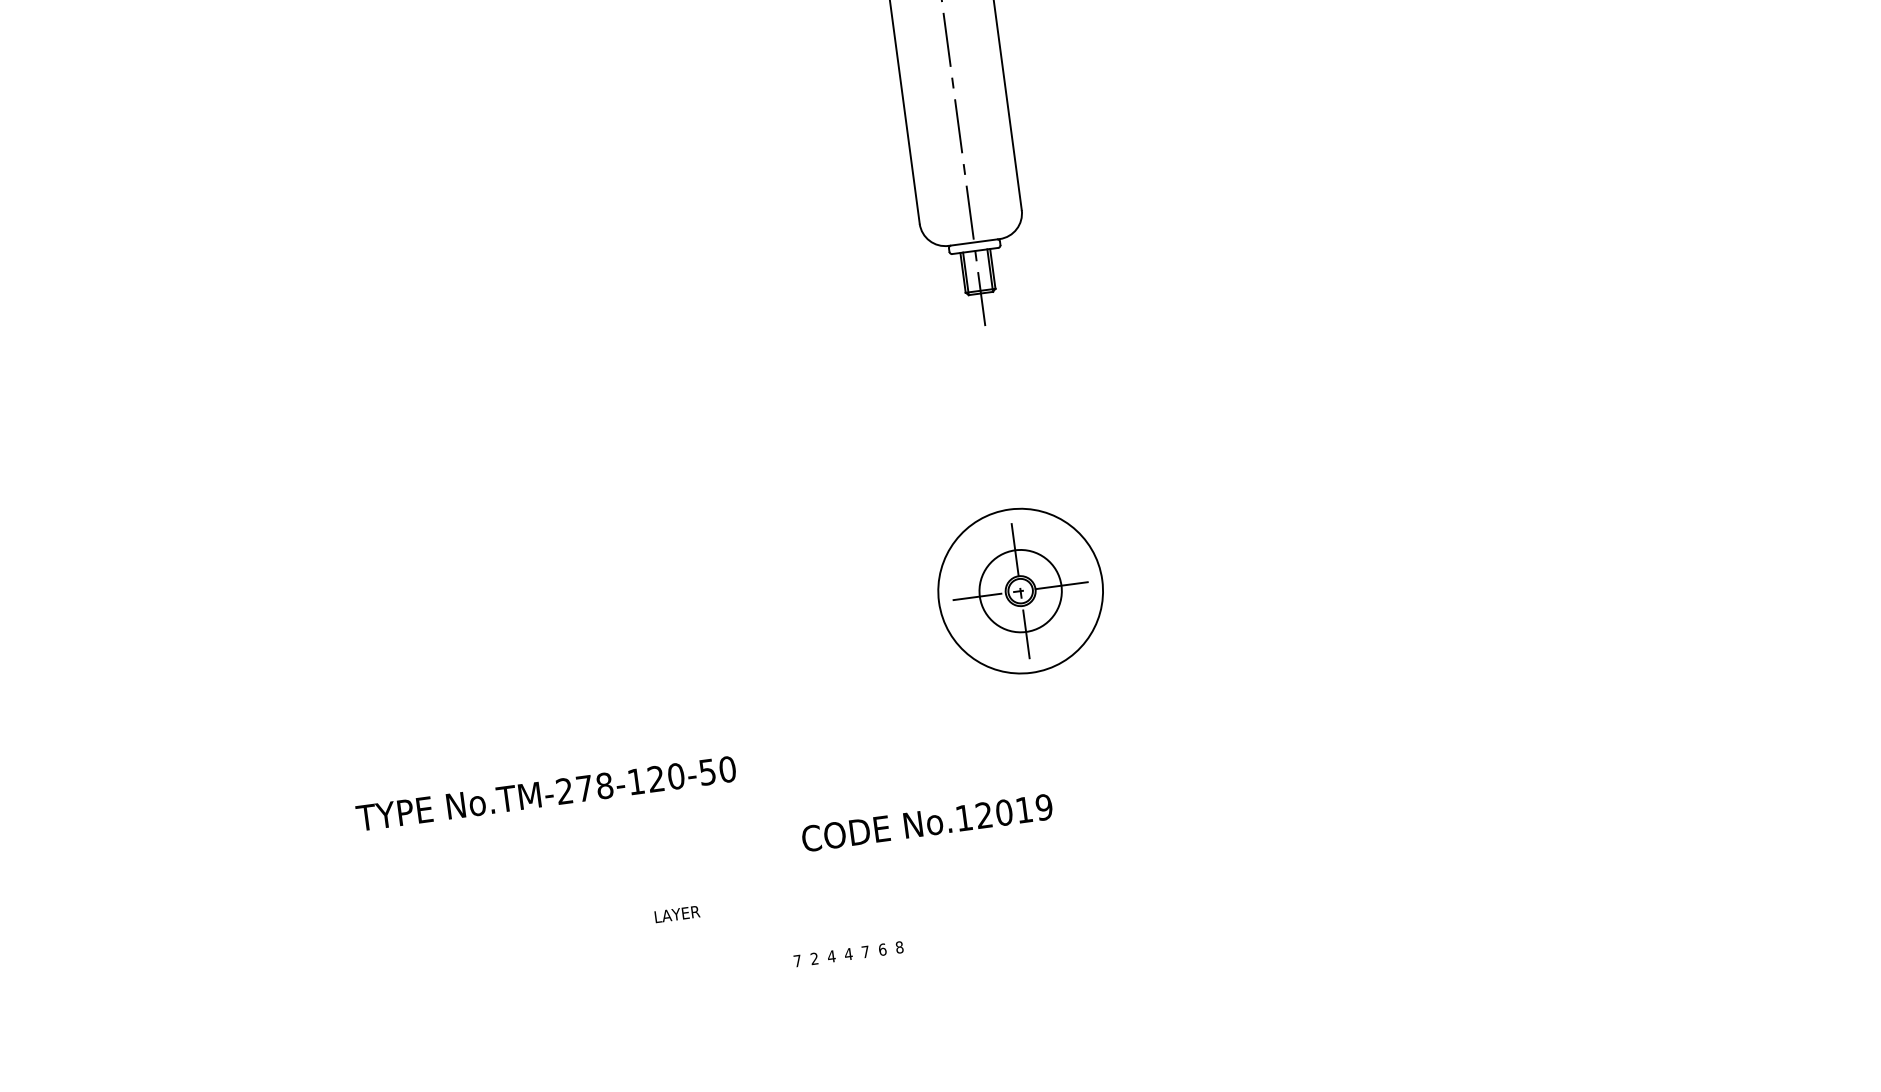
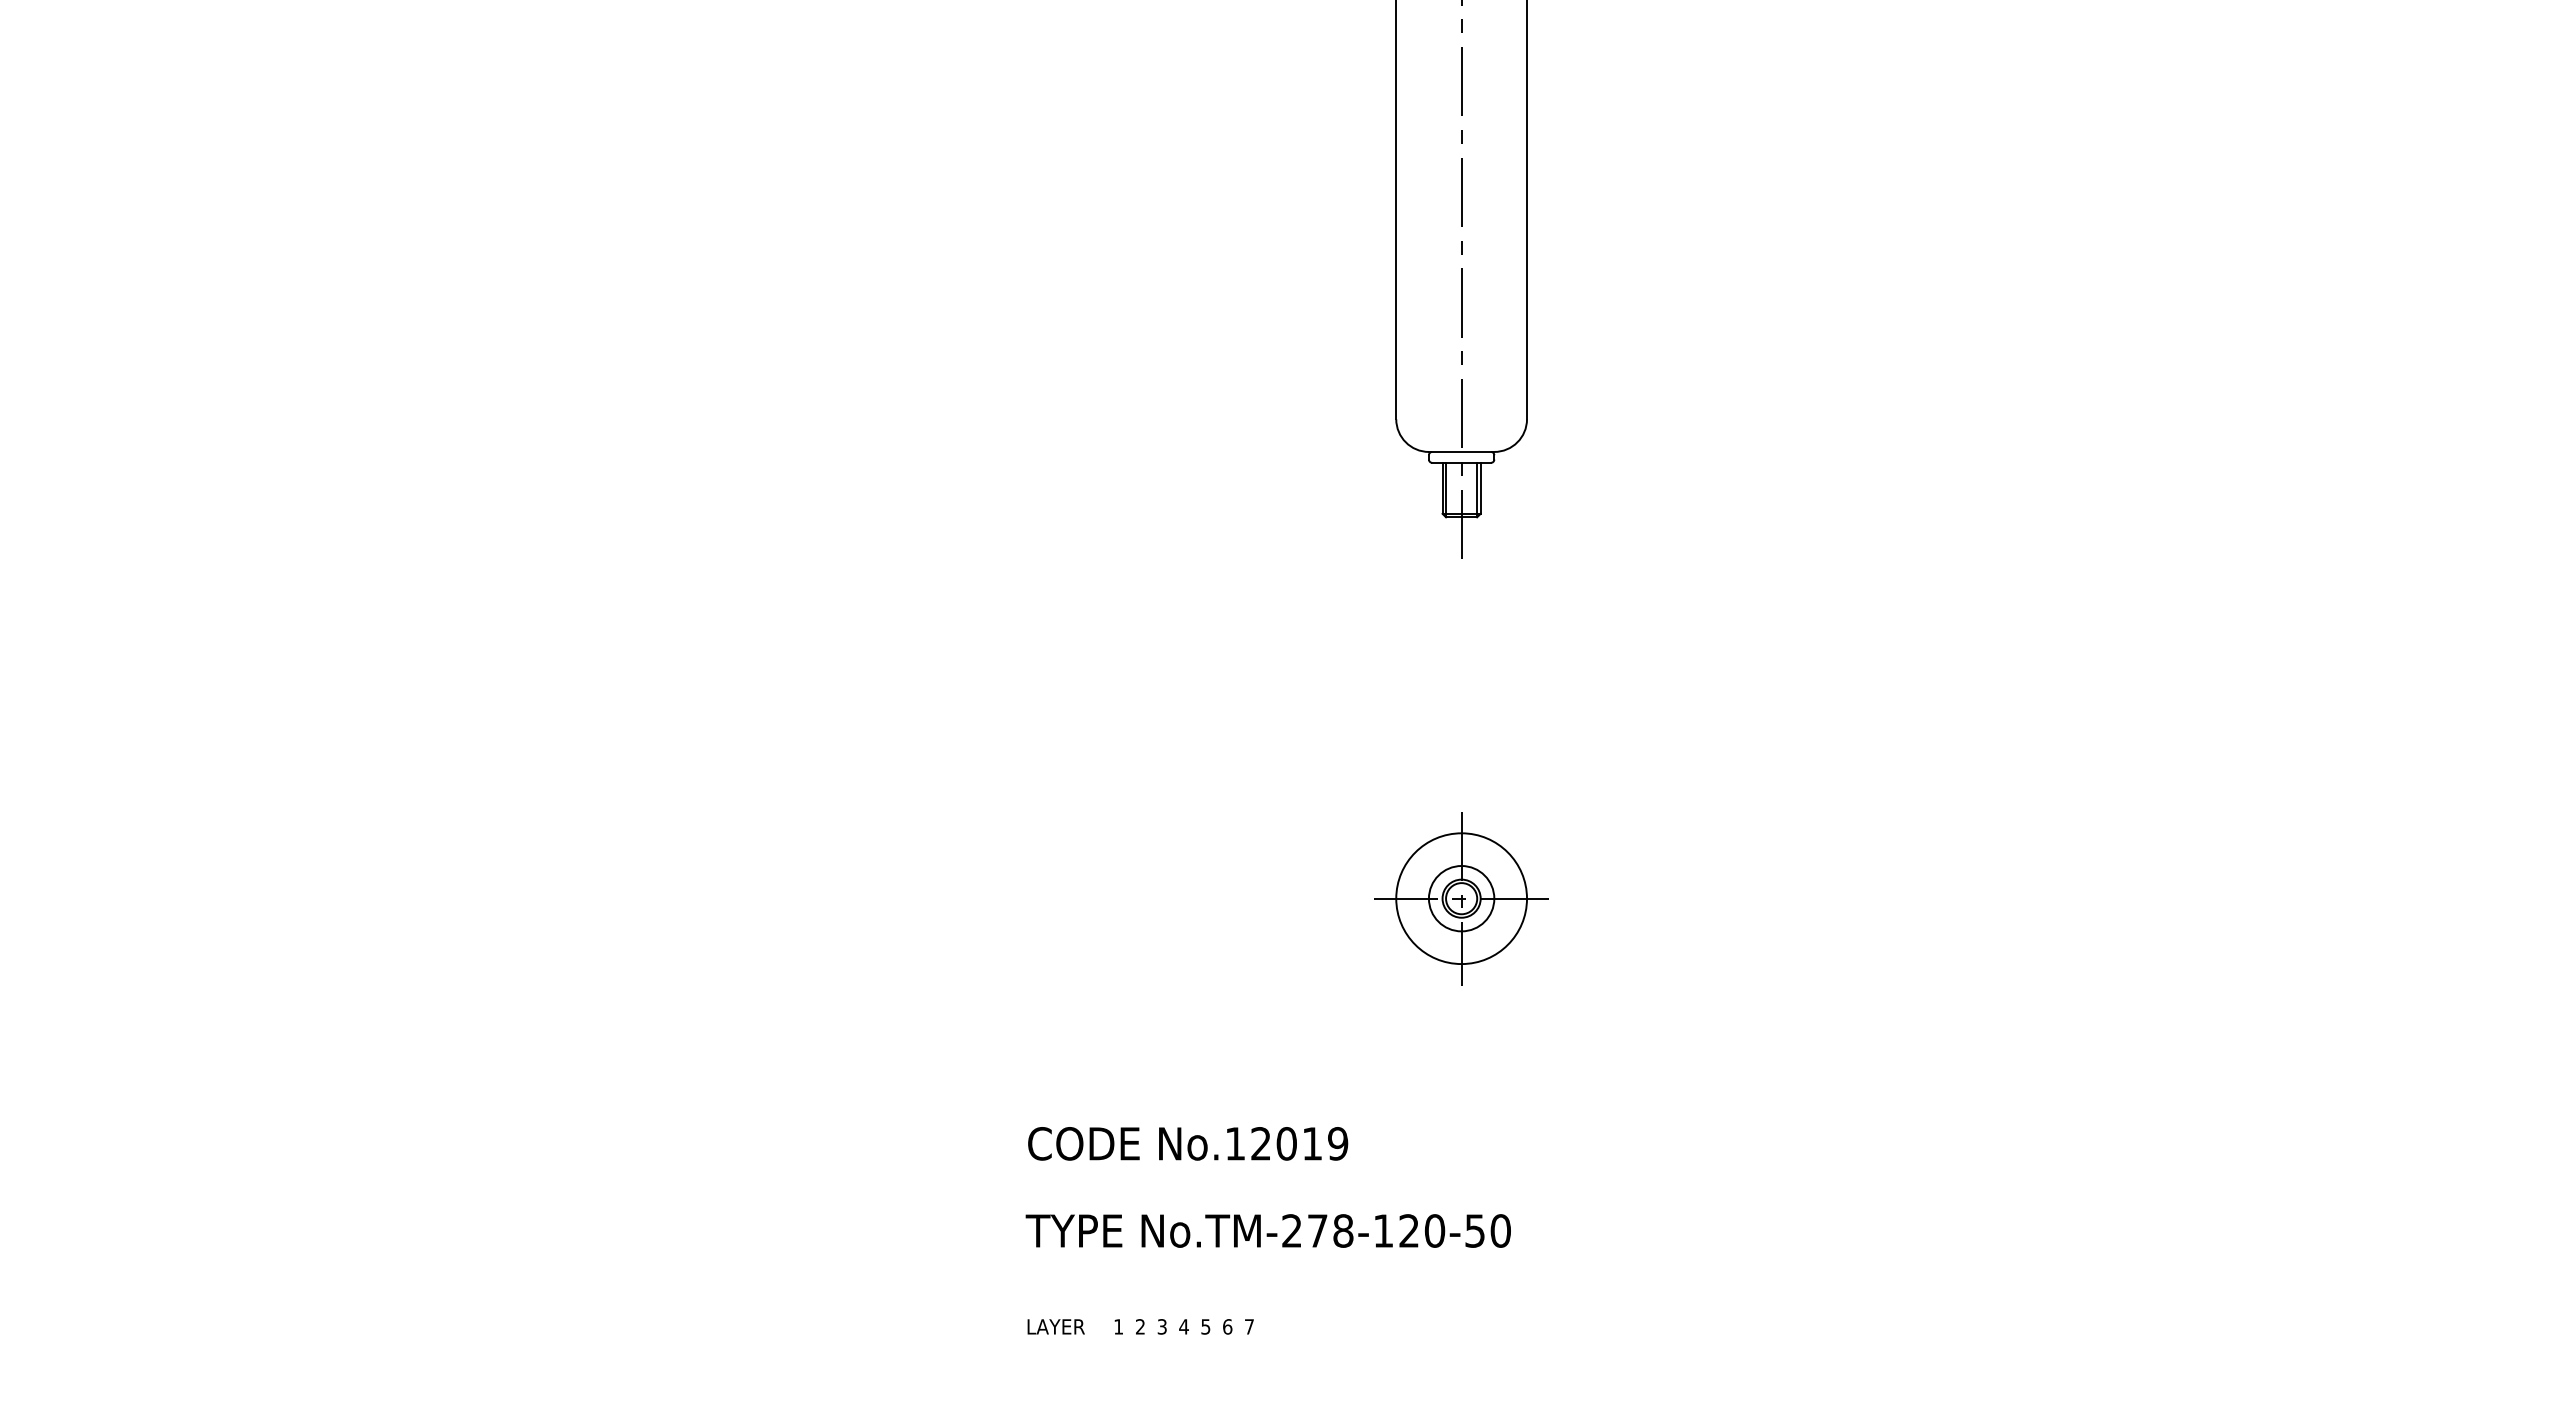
circle: (1020, 591) -> (1461, 898), size x0.62
circle: (1020, 591) -> (1461, 898), size x0.62
text: (545, 793) -> (1267, 1230), moved
text: (927, 822) -> (1188, 1143), moved
text: (676, 914) -> (1055, 1326), moved
text: (899, 947) -> (1249, 1326), 8 -> 7
text: (865, 951) -> (1205, 1326), 7 -> 5
text: (831, 956) -> (1162, 1326), 4 -> 3
text: (797, 960) -> (1118, 1326), 7 -> 1

